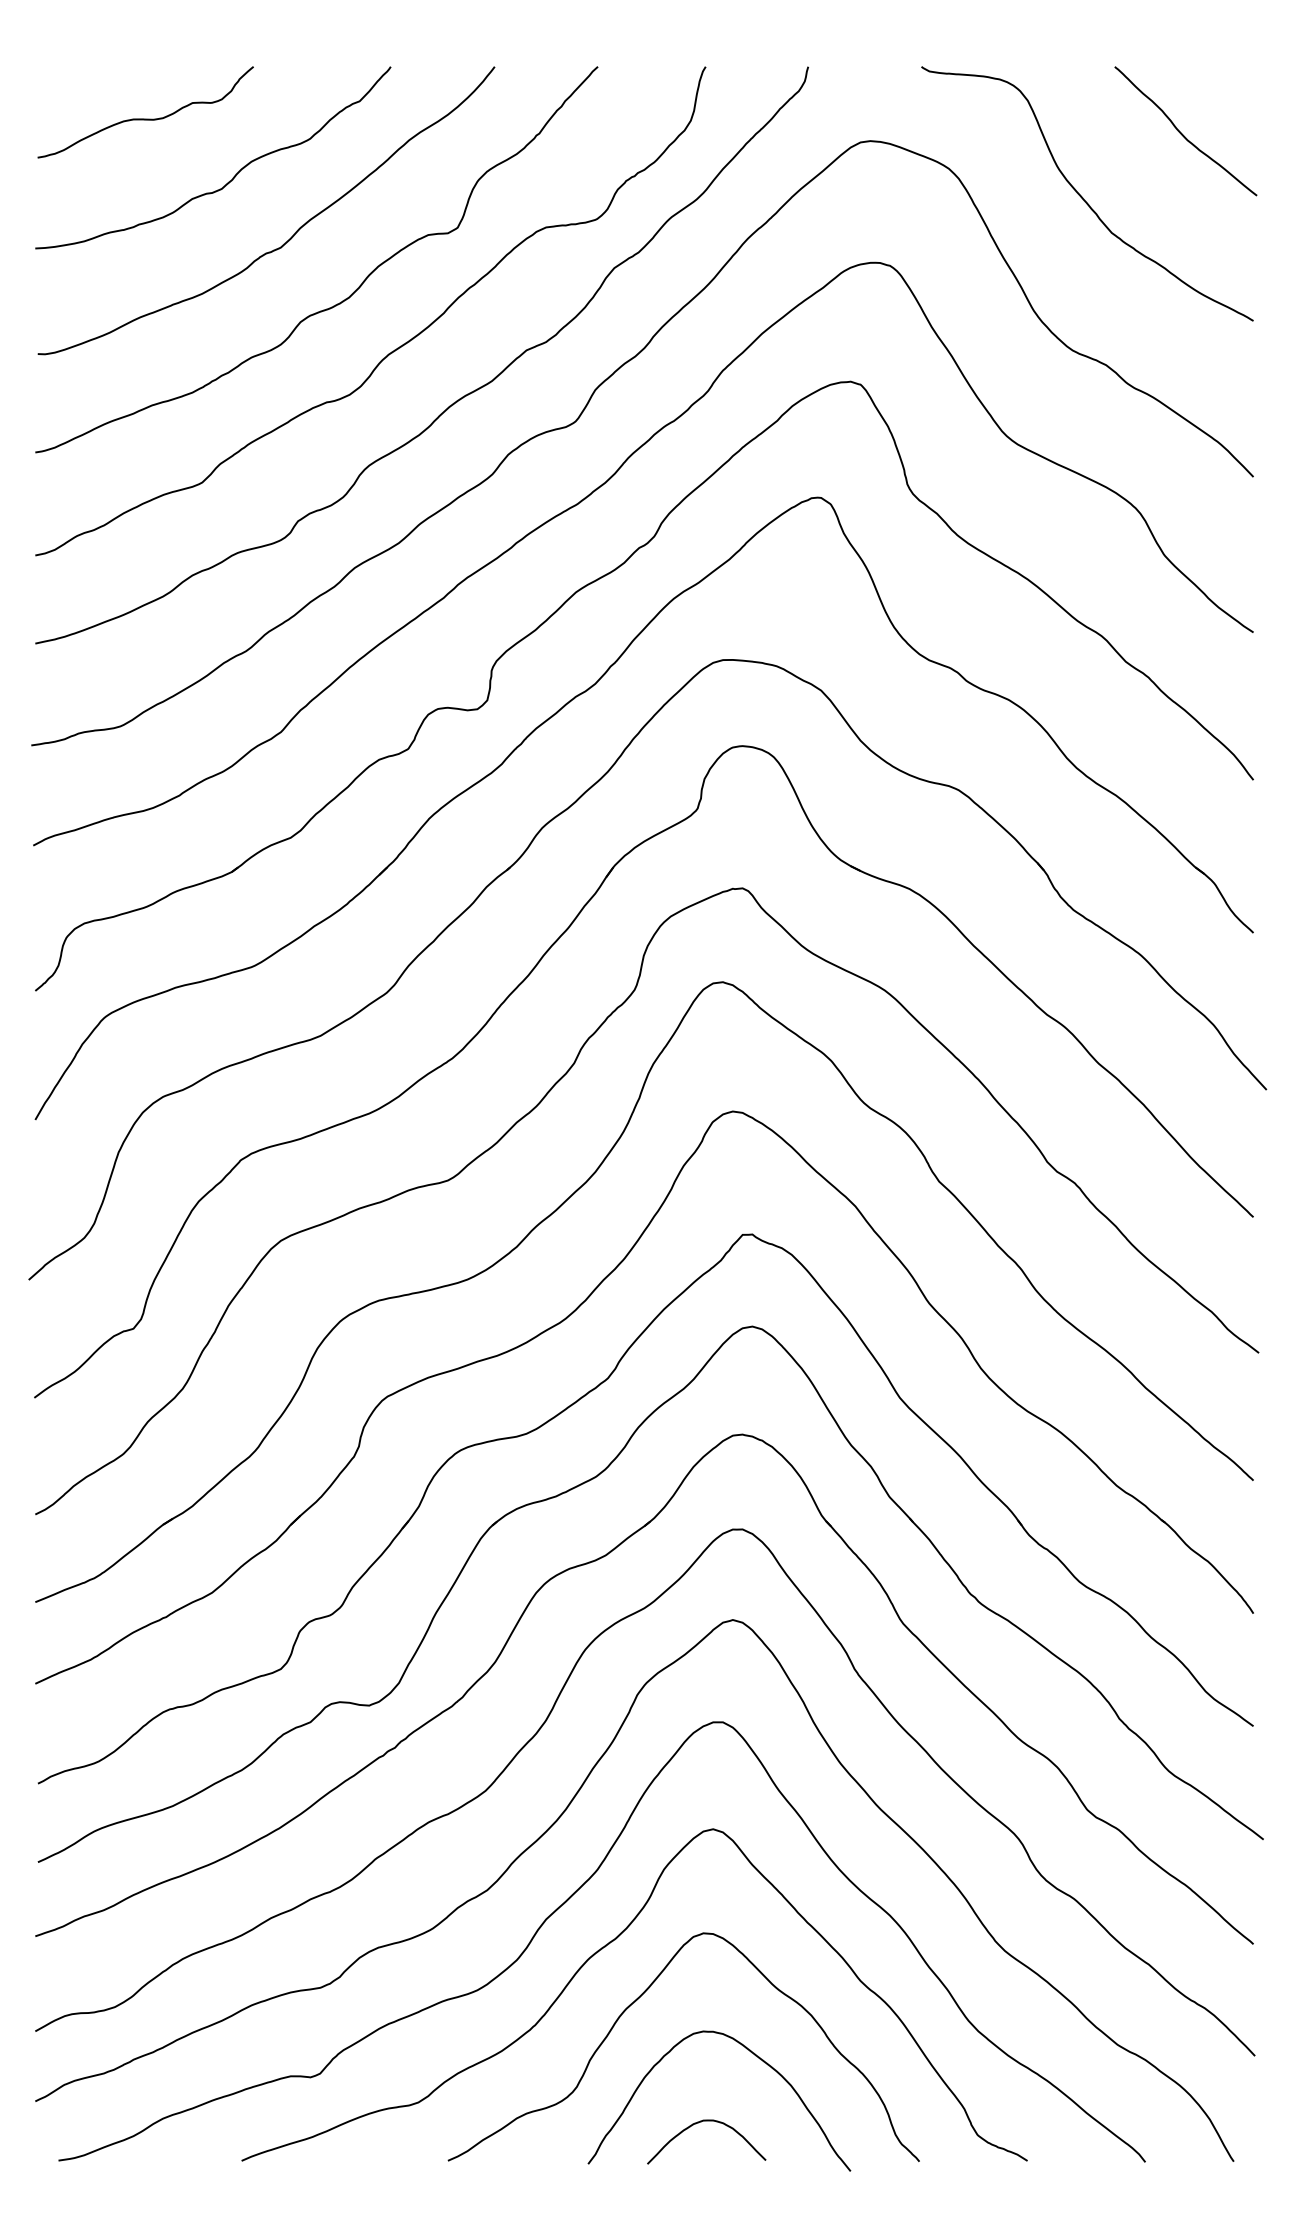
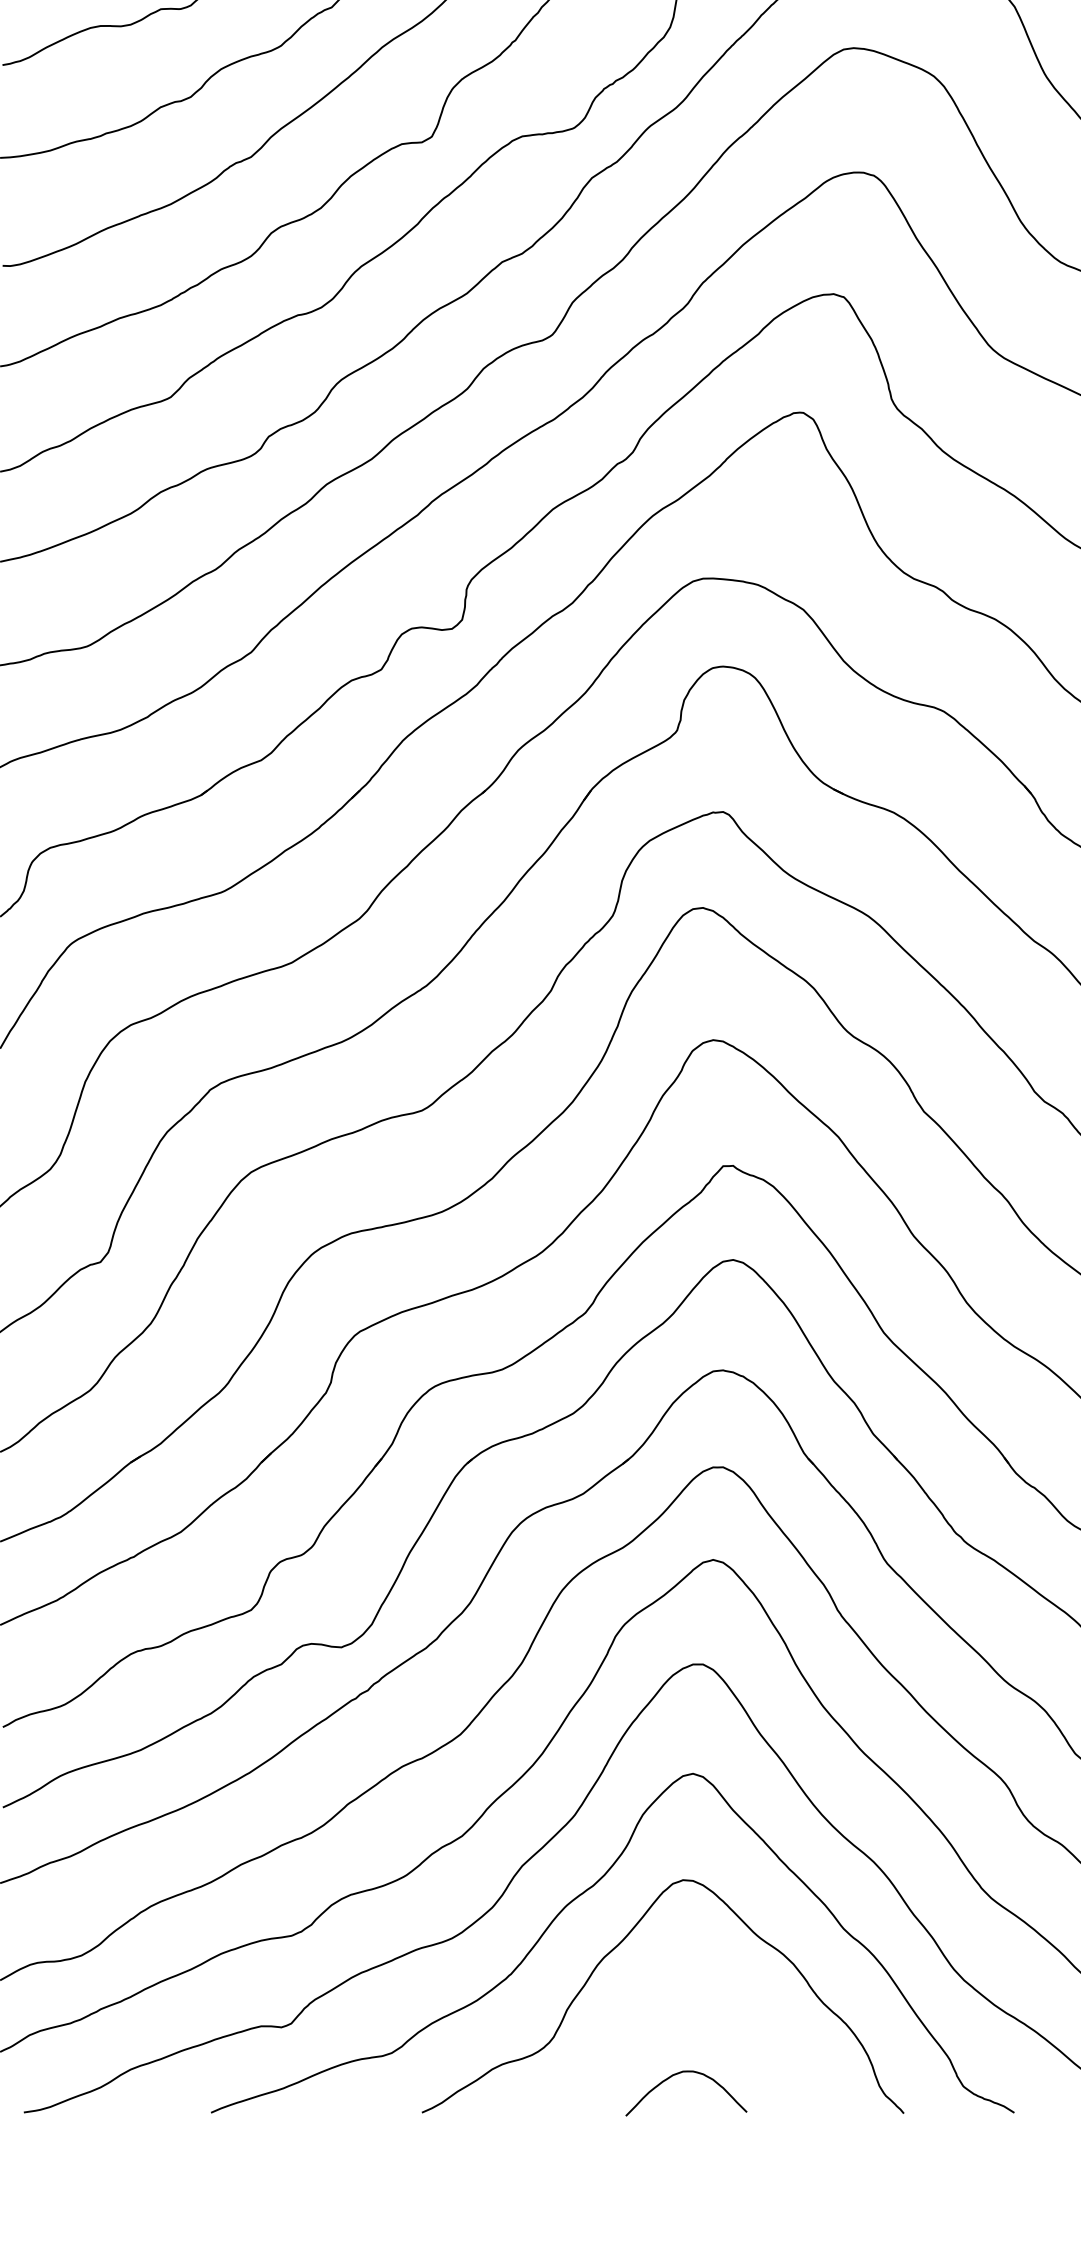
curve: (755, 2056) -> (736, 2006), removed

